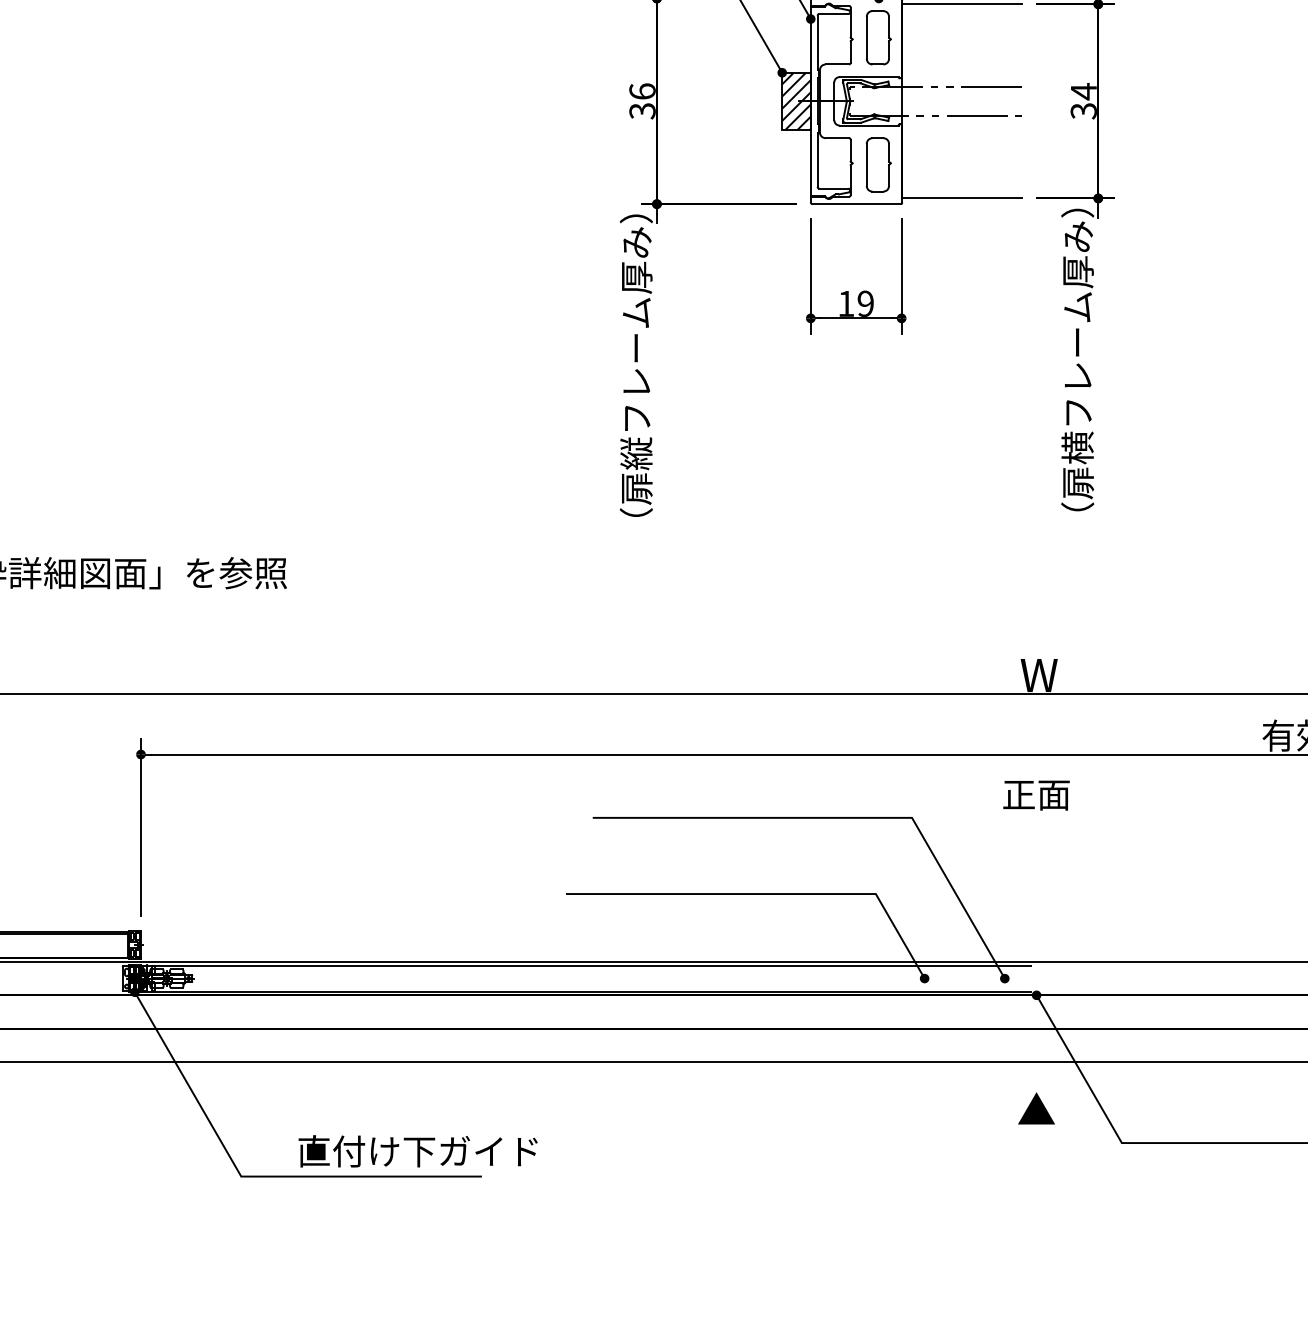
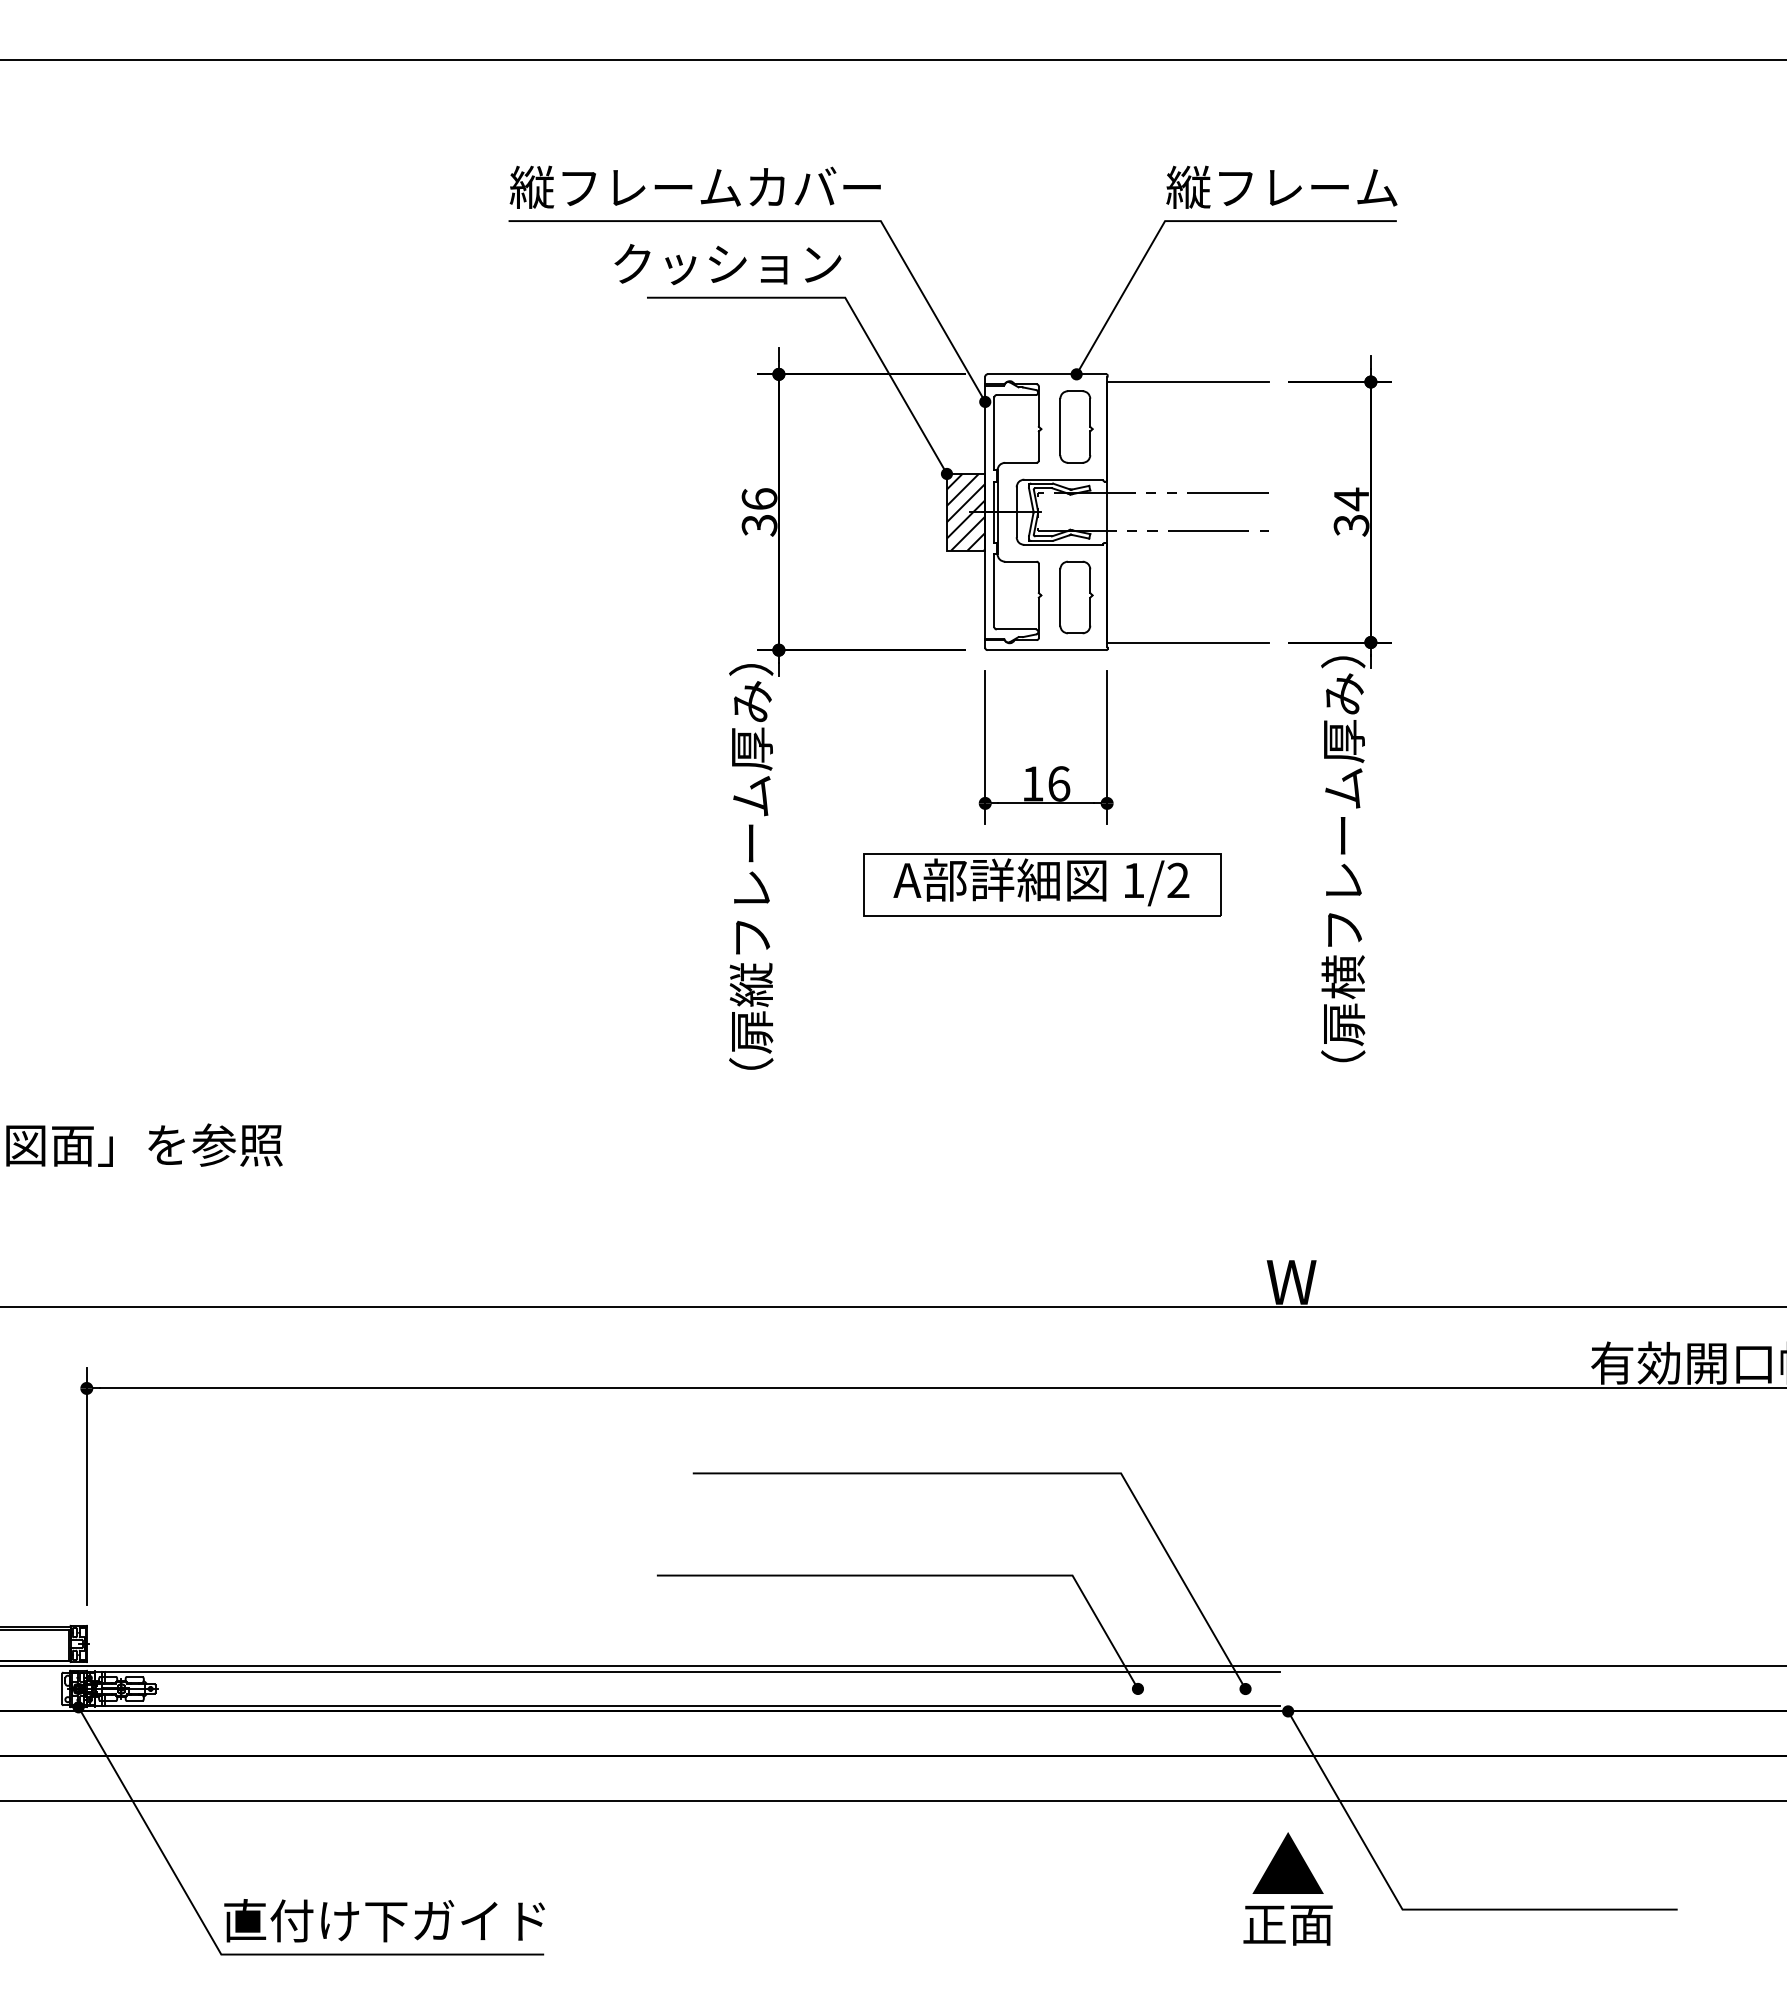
text: (866, 303) -> (1059, 783), 19 -> 16
part: (853, 378) -> (1042, 884), added
text: (1036, 795) -> (1287, 1925), moved
part: (1036, 1107) -> (1287, 1862), size x1.43
text: (418, 1151) -> (384, 1920), moved

